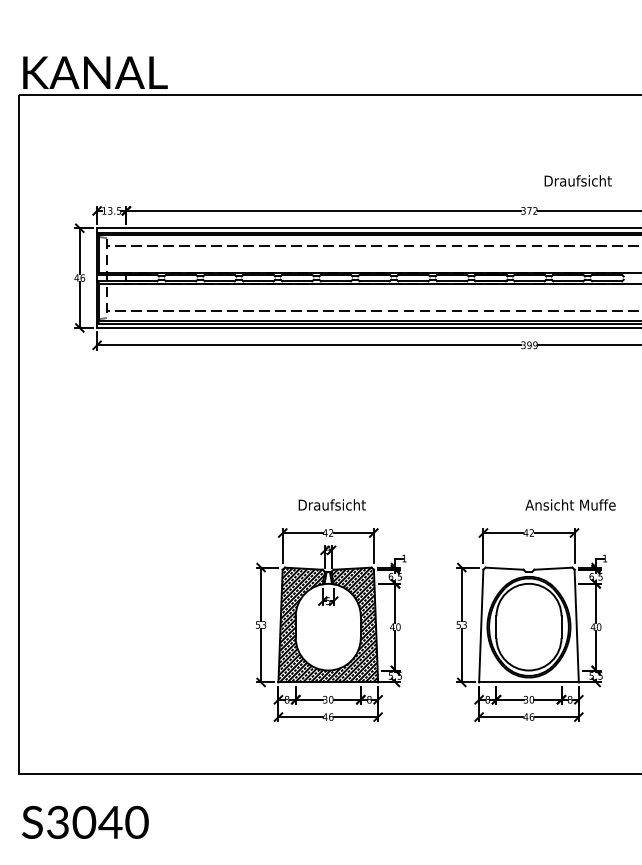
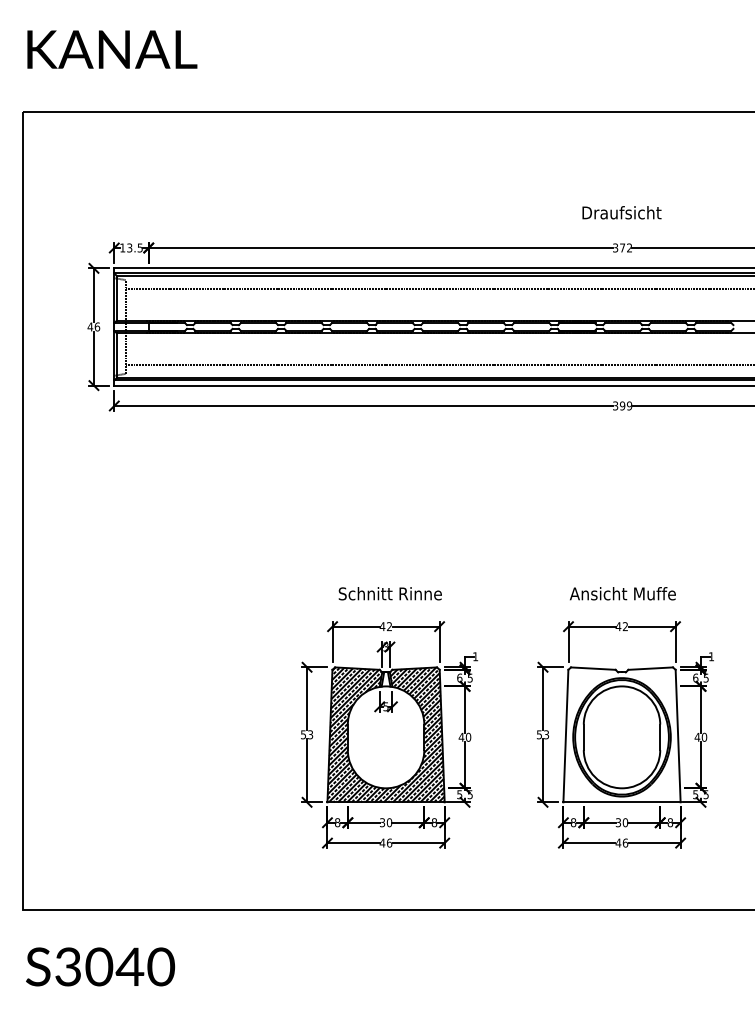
text: (95, 72) -> (112, 49), moved
text: (577, 180) -> (621, 212), moved
text: (331, 504) -> (389, 593), Draufsicht -> Schnitt Rinne
text: (570, 504) -> (622, 593), moved

